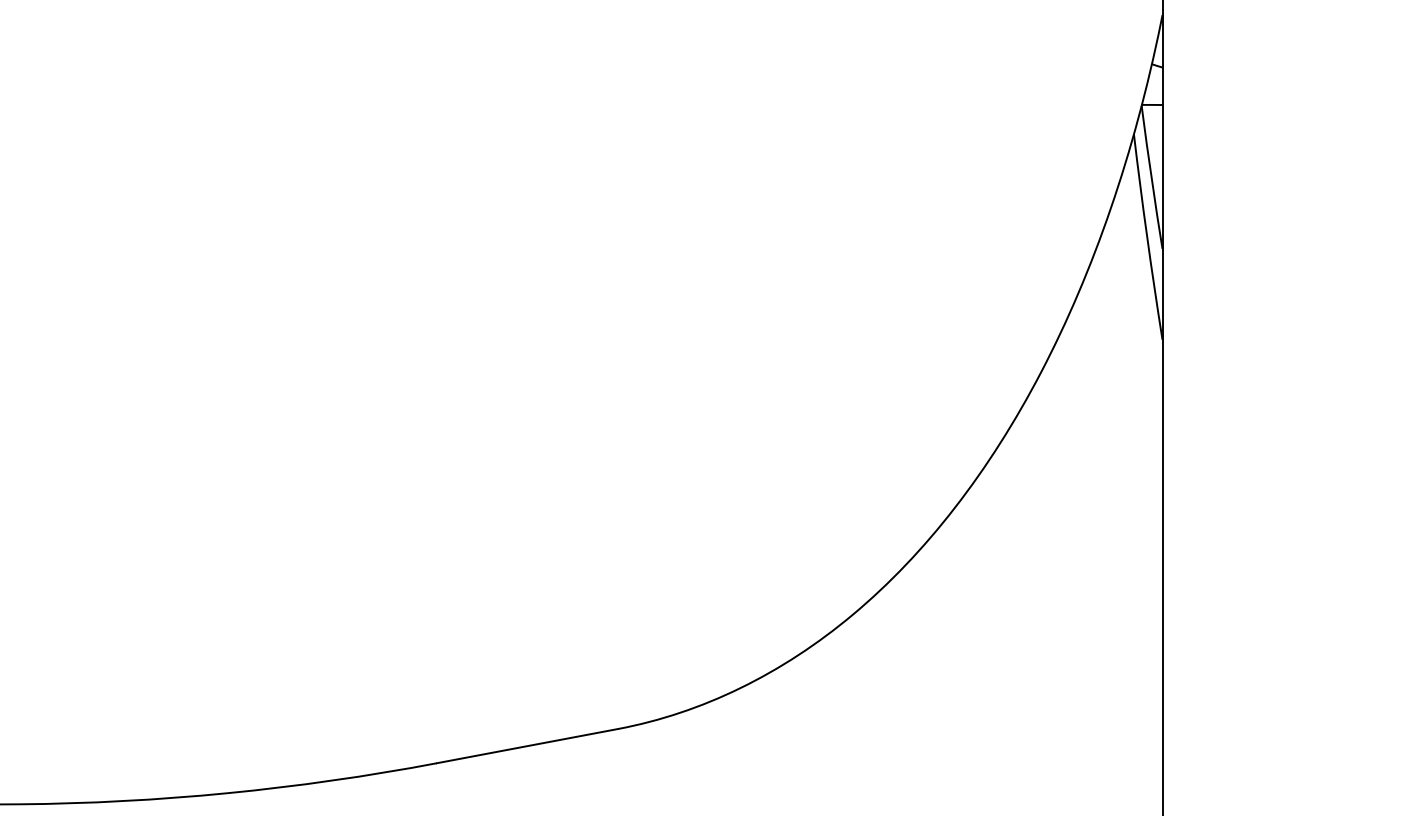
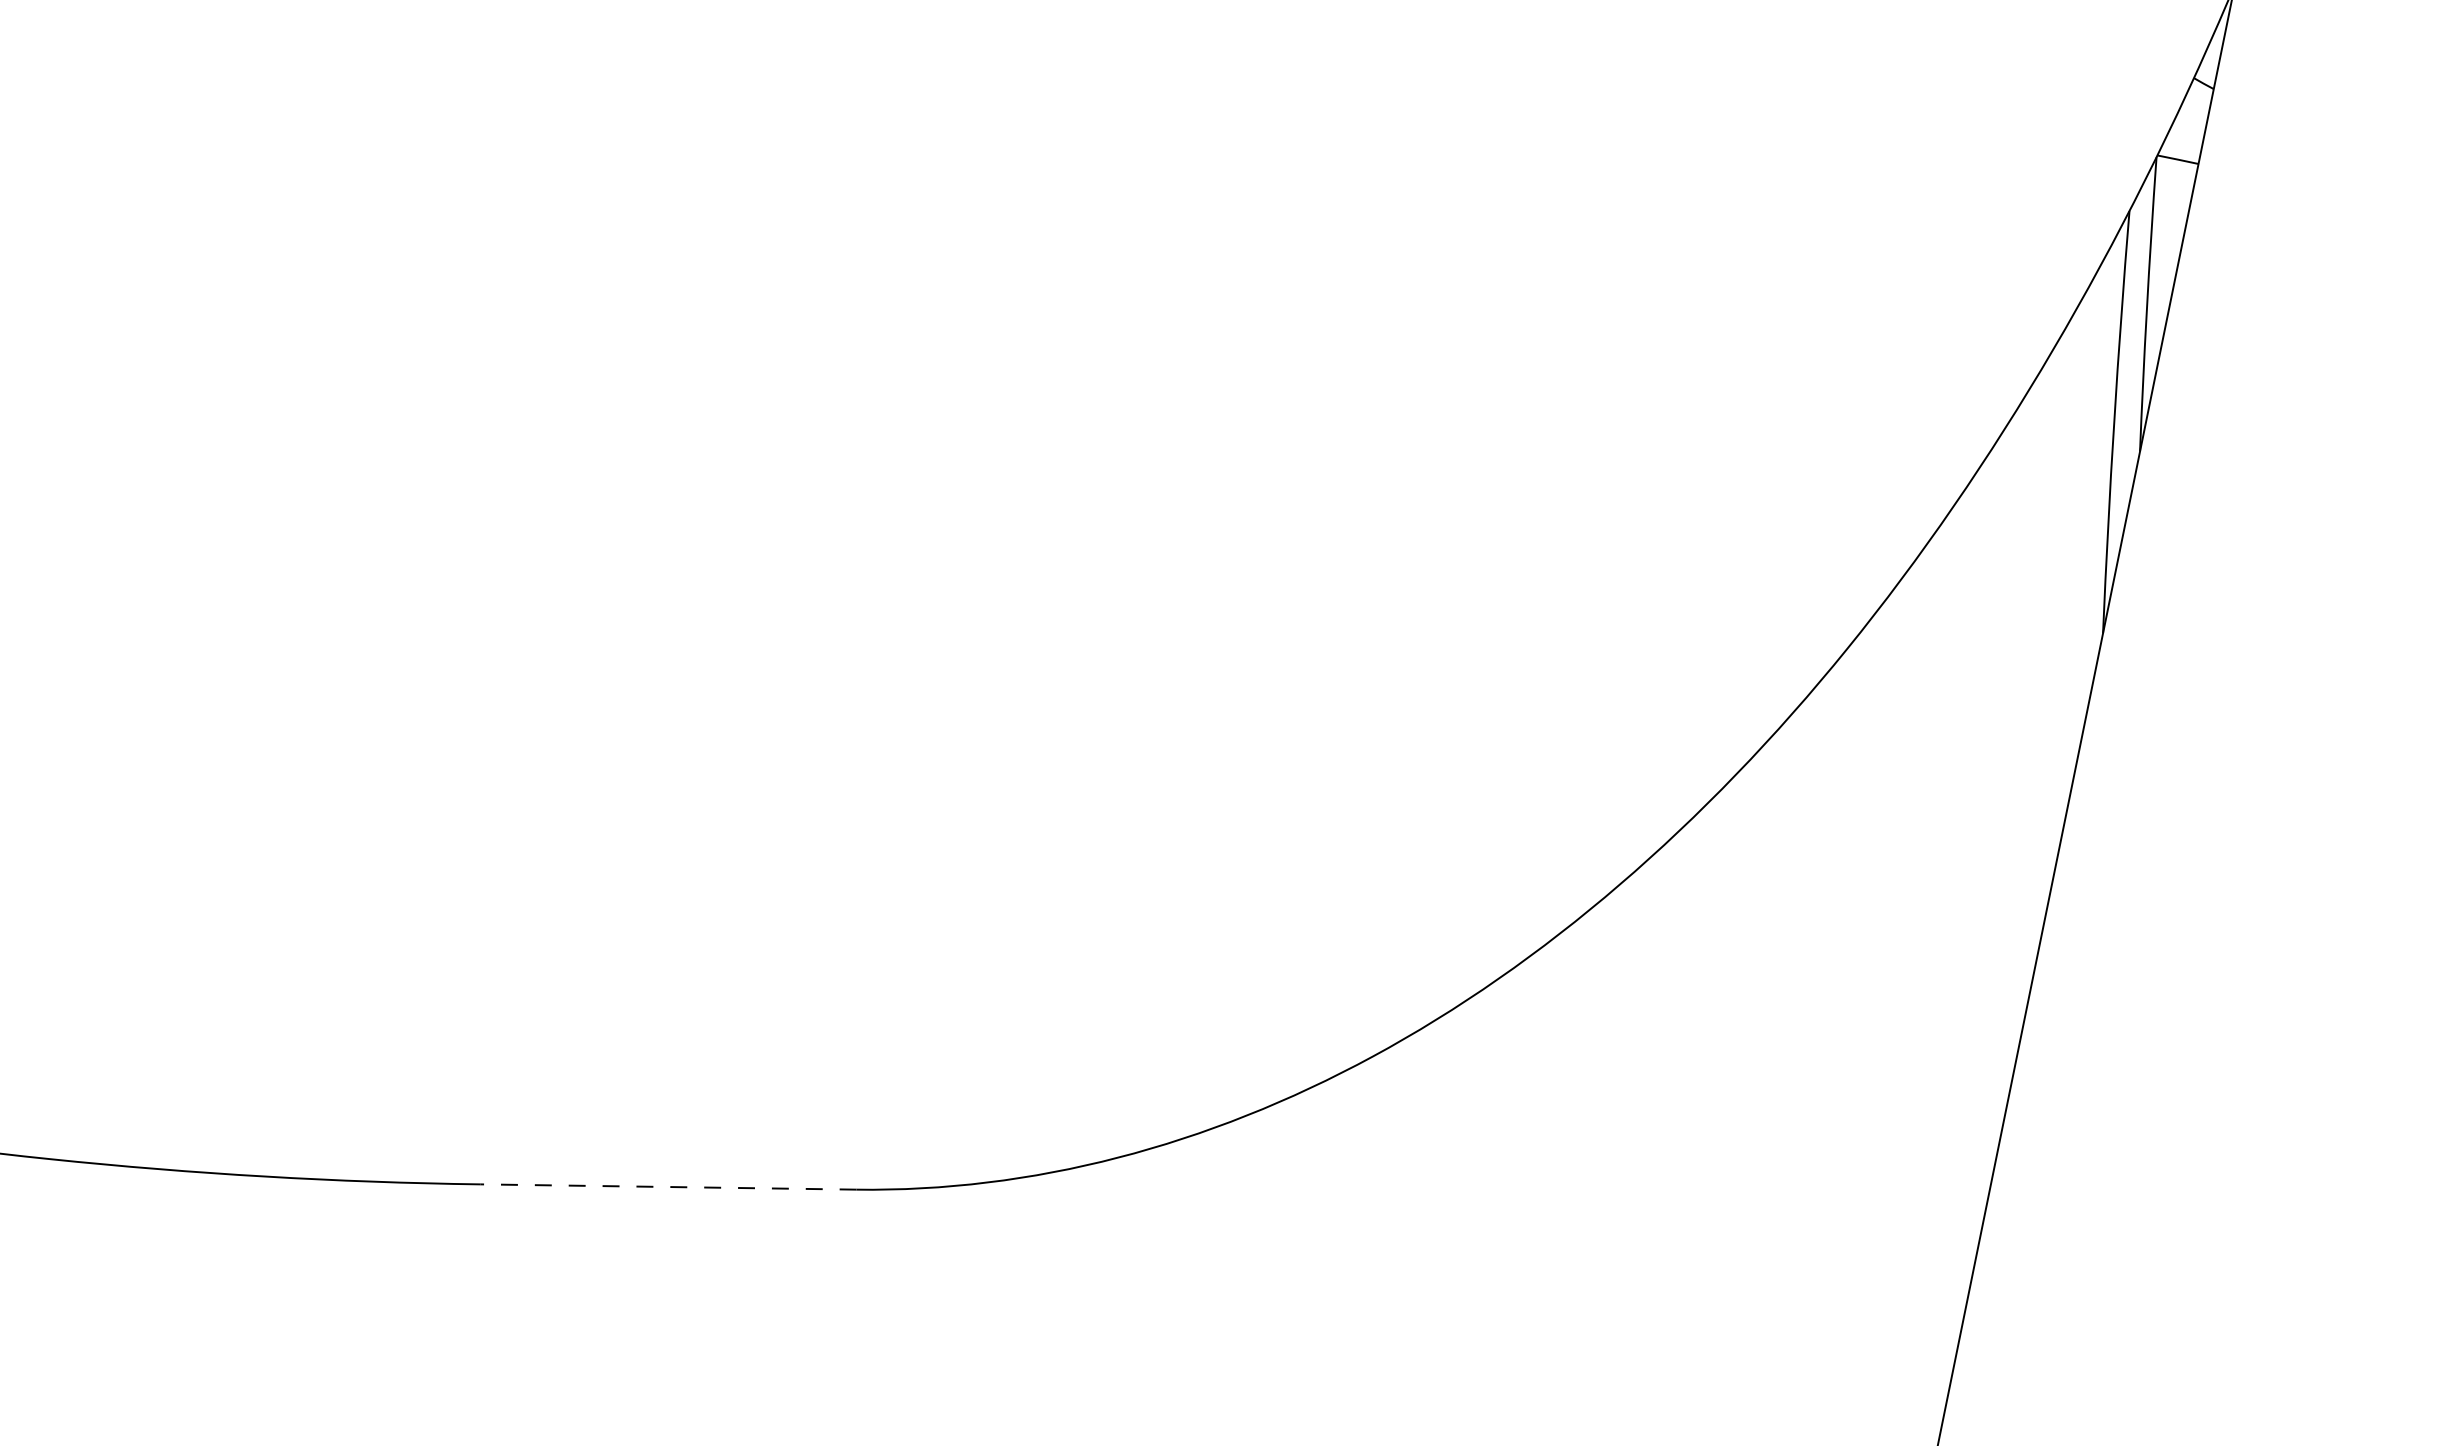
line: (526, 746) -> (666, 1187), solid -> dashed

